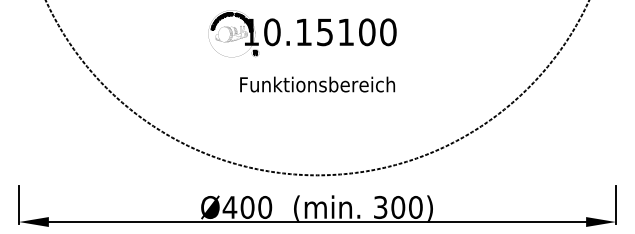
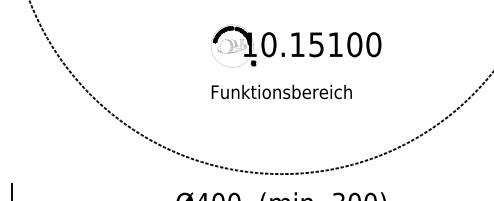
part: (302, 33) -> (296, 45), moved

